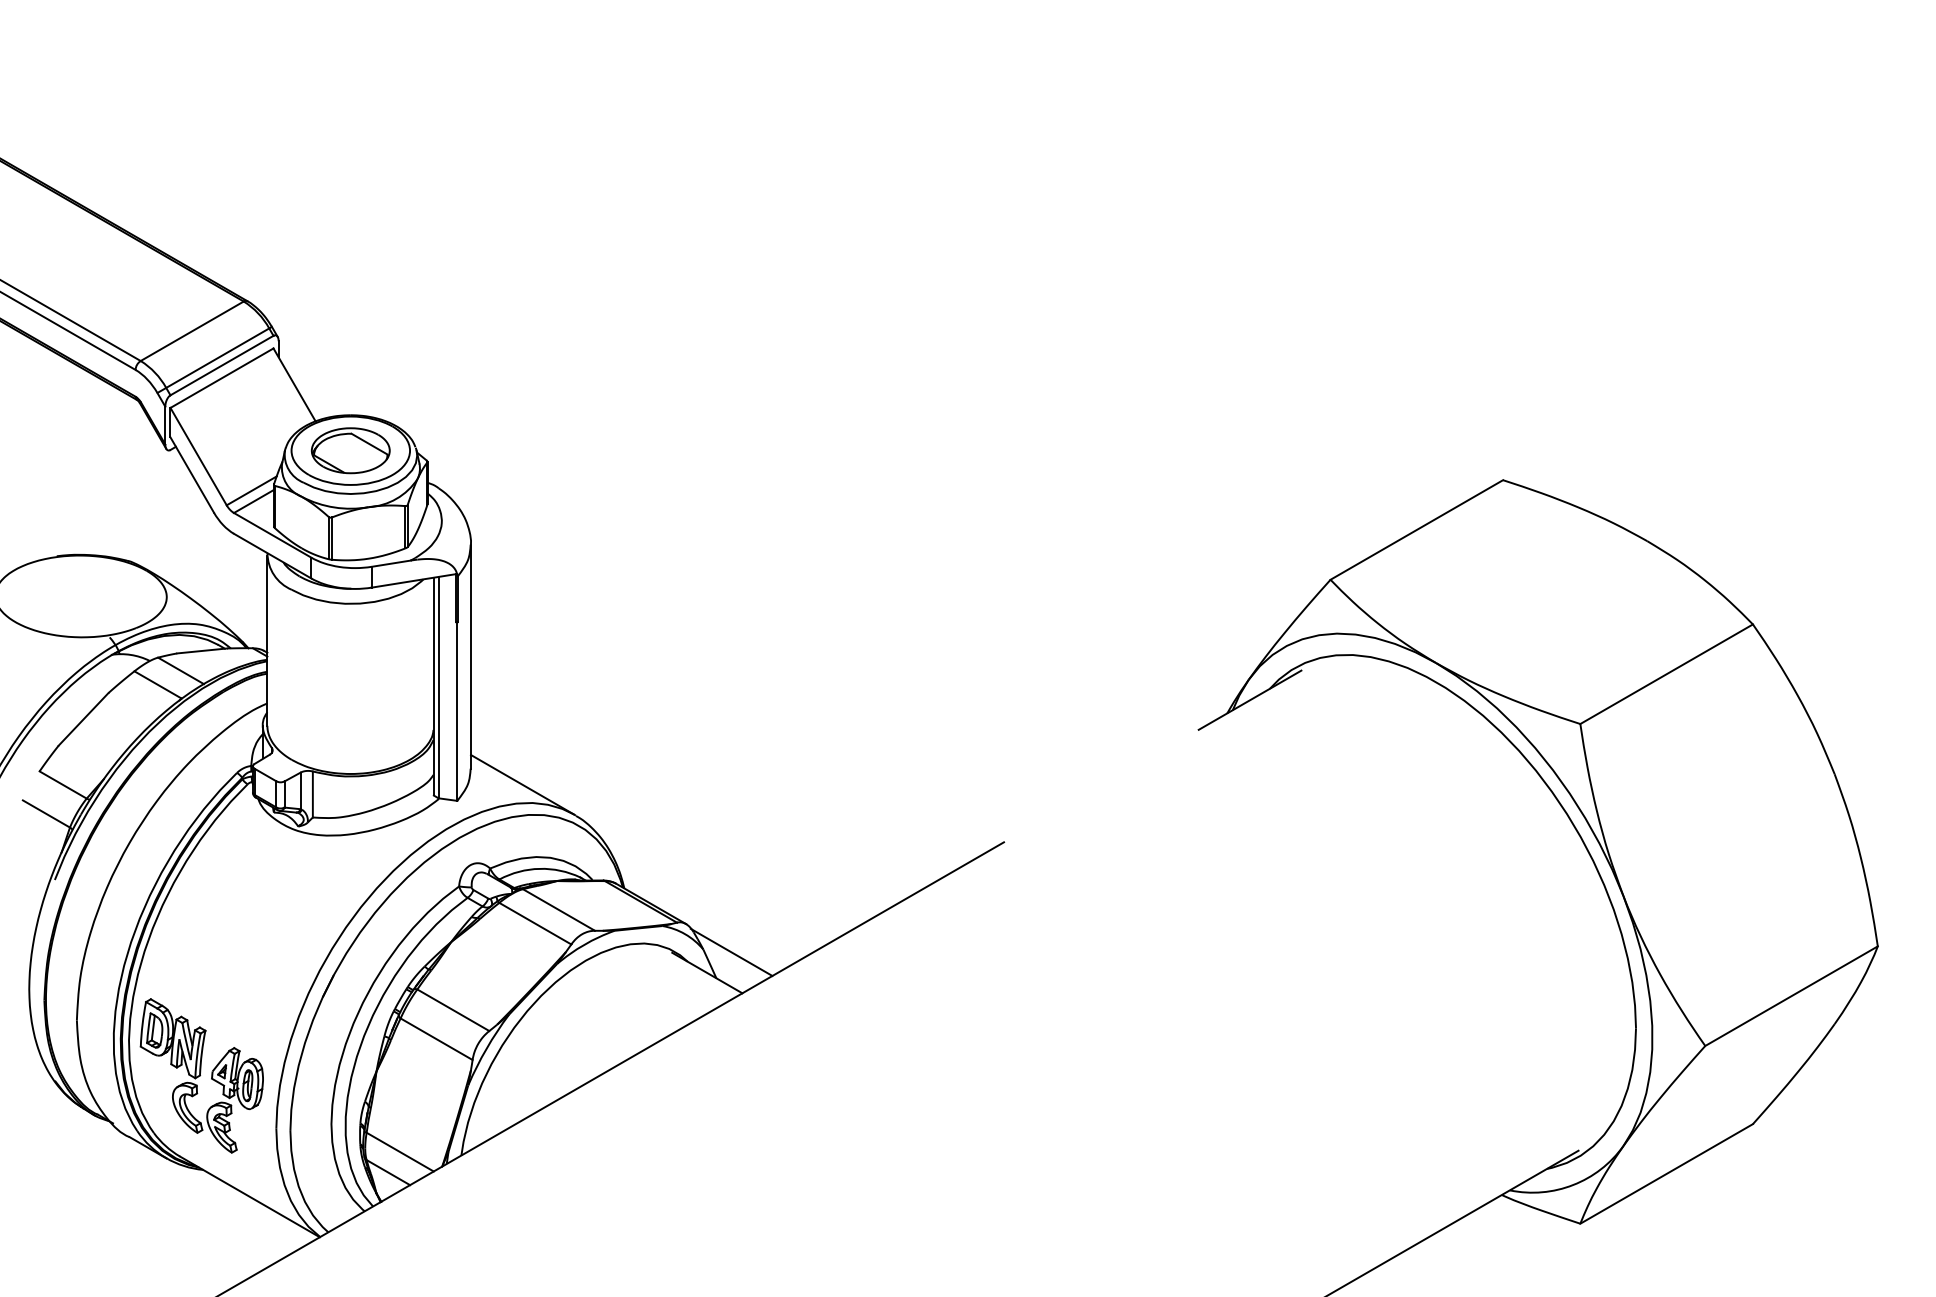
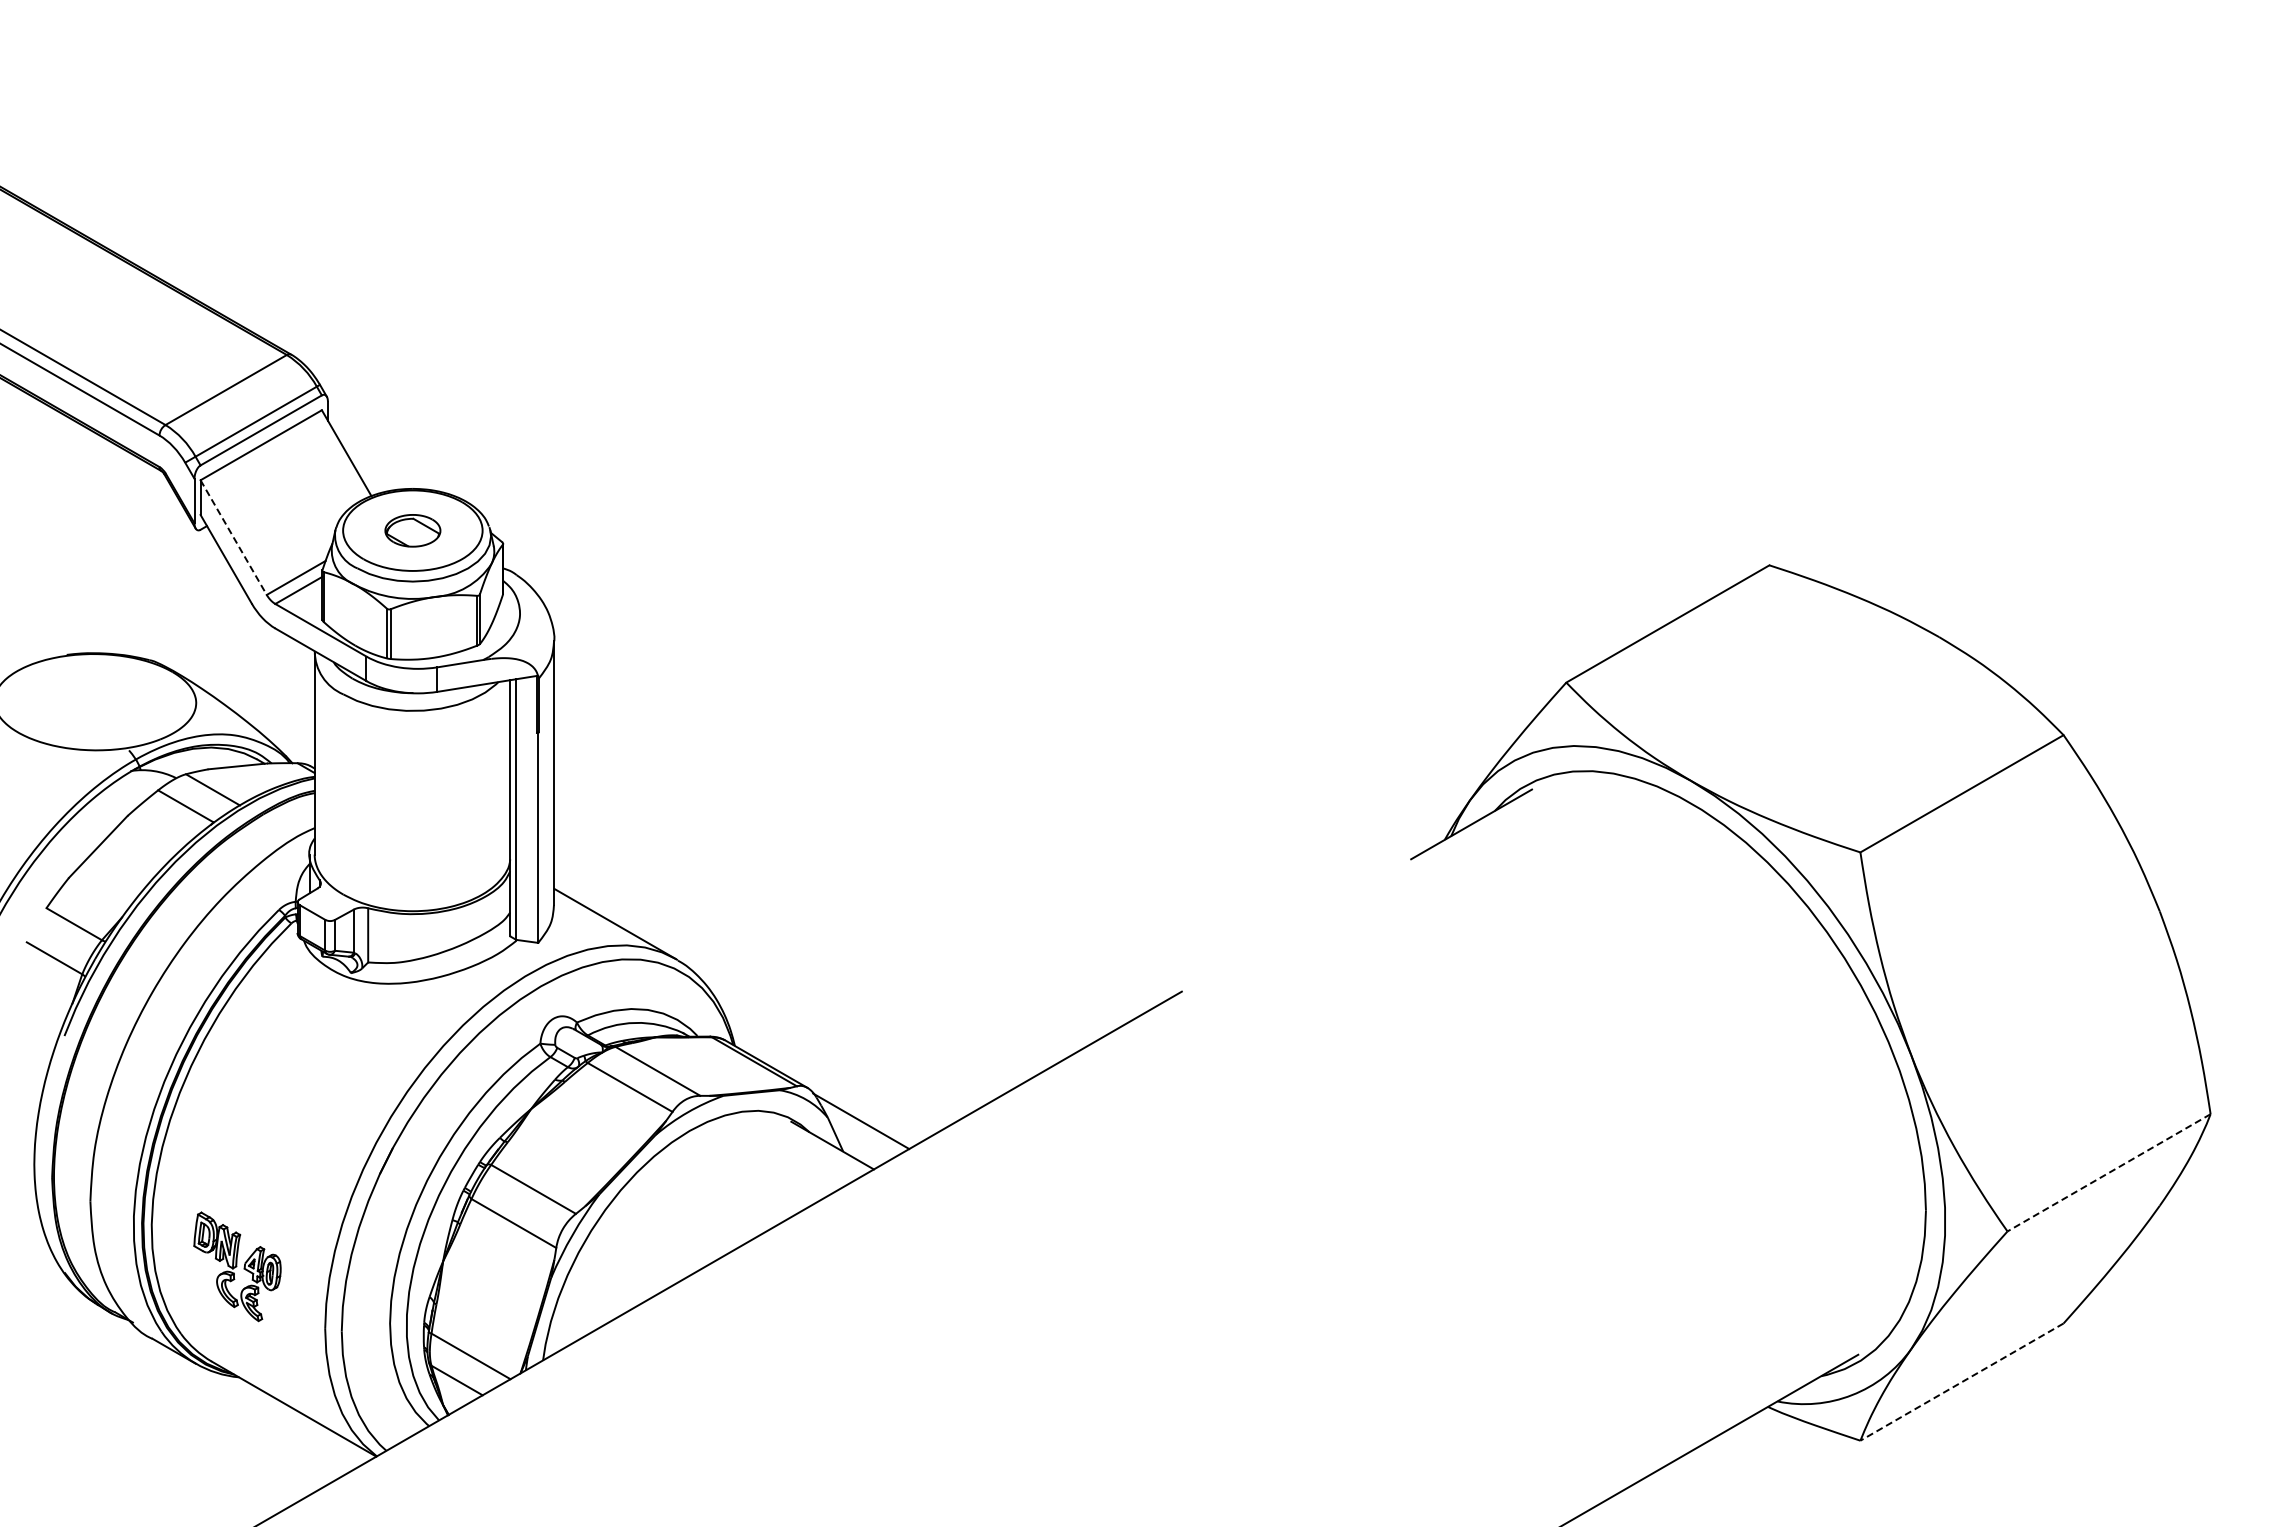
part: (350, 450) -> (412, 530), size x0.6
line: (198, 457) -> (233, 538), solid -> dashed
line: (1791, 996) -> (2108, 1173), solid -> dashed
part: (201, 1075) -> (237, 1266), size x0.6
line: (1666, 1174) -> (1961, 1382), solid -> dashed

